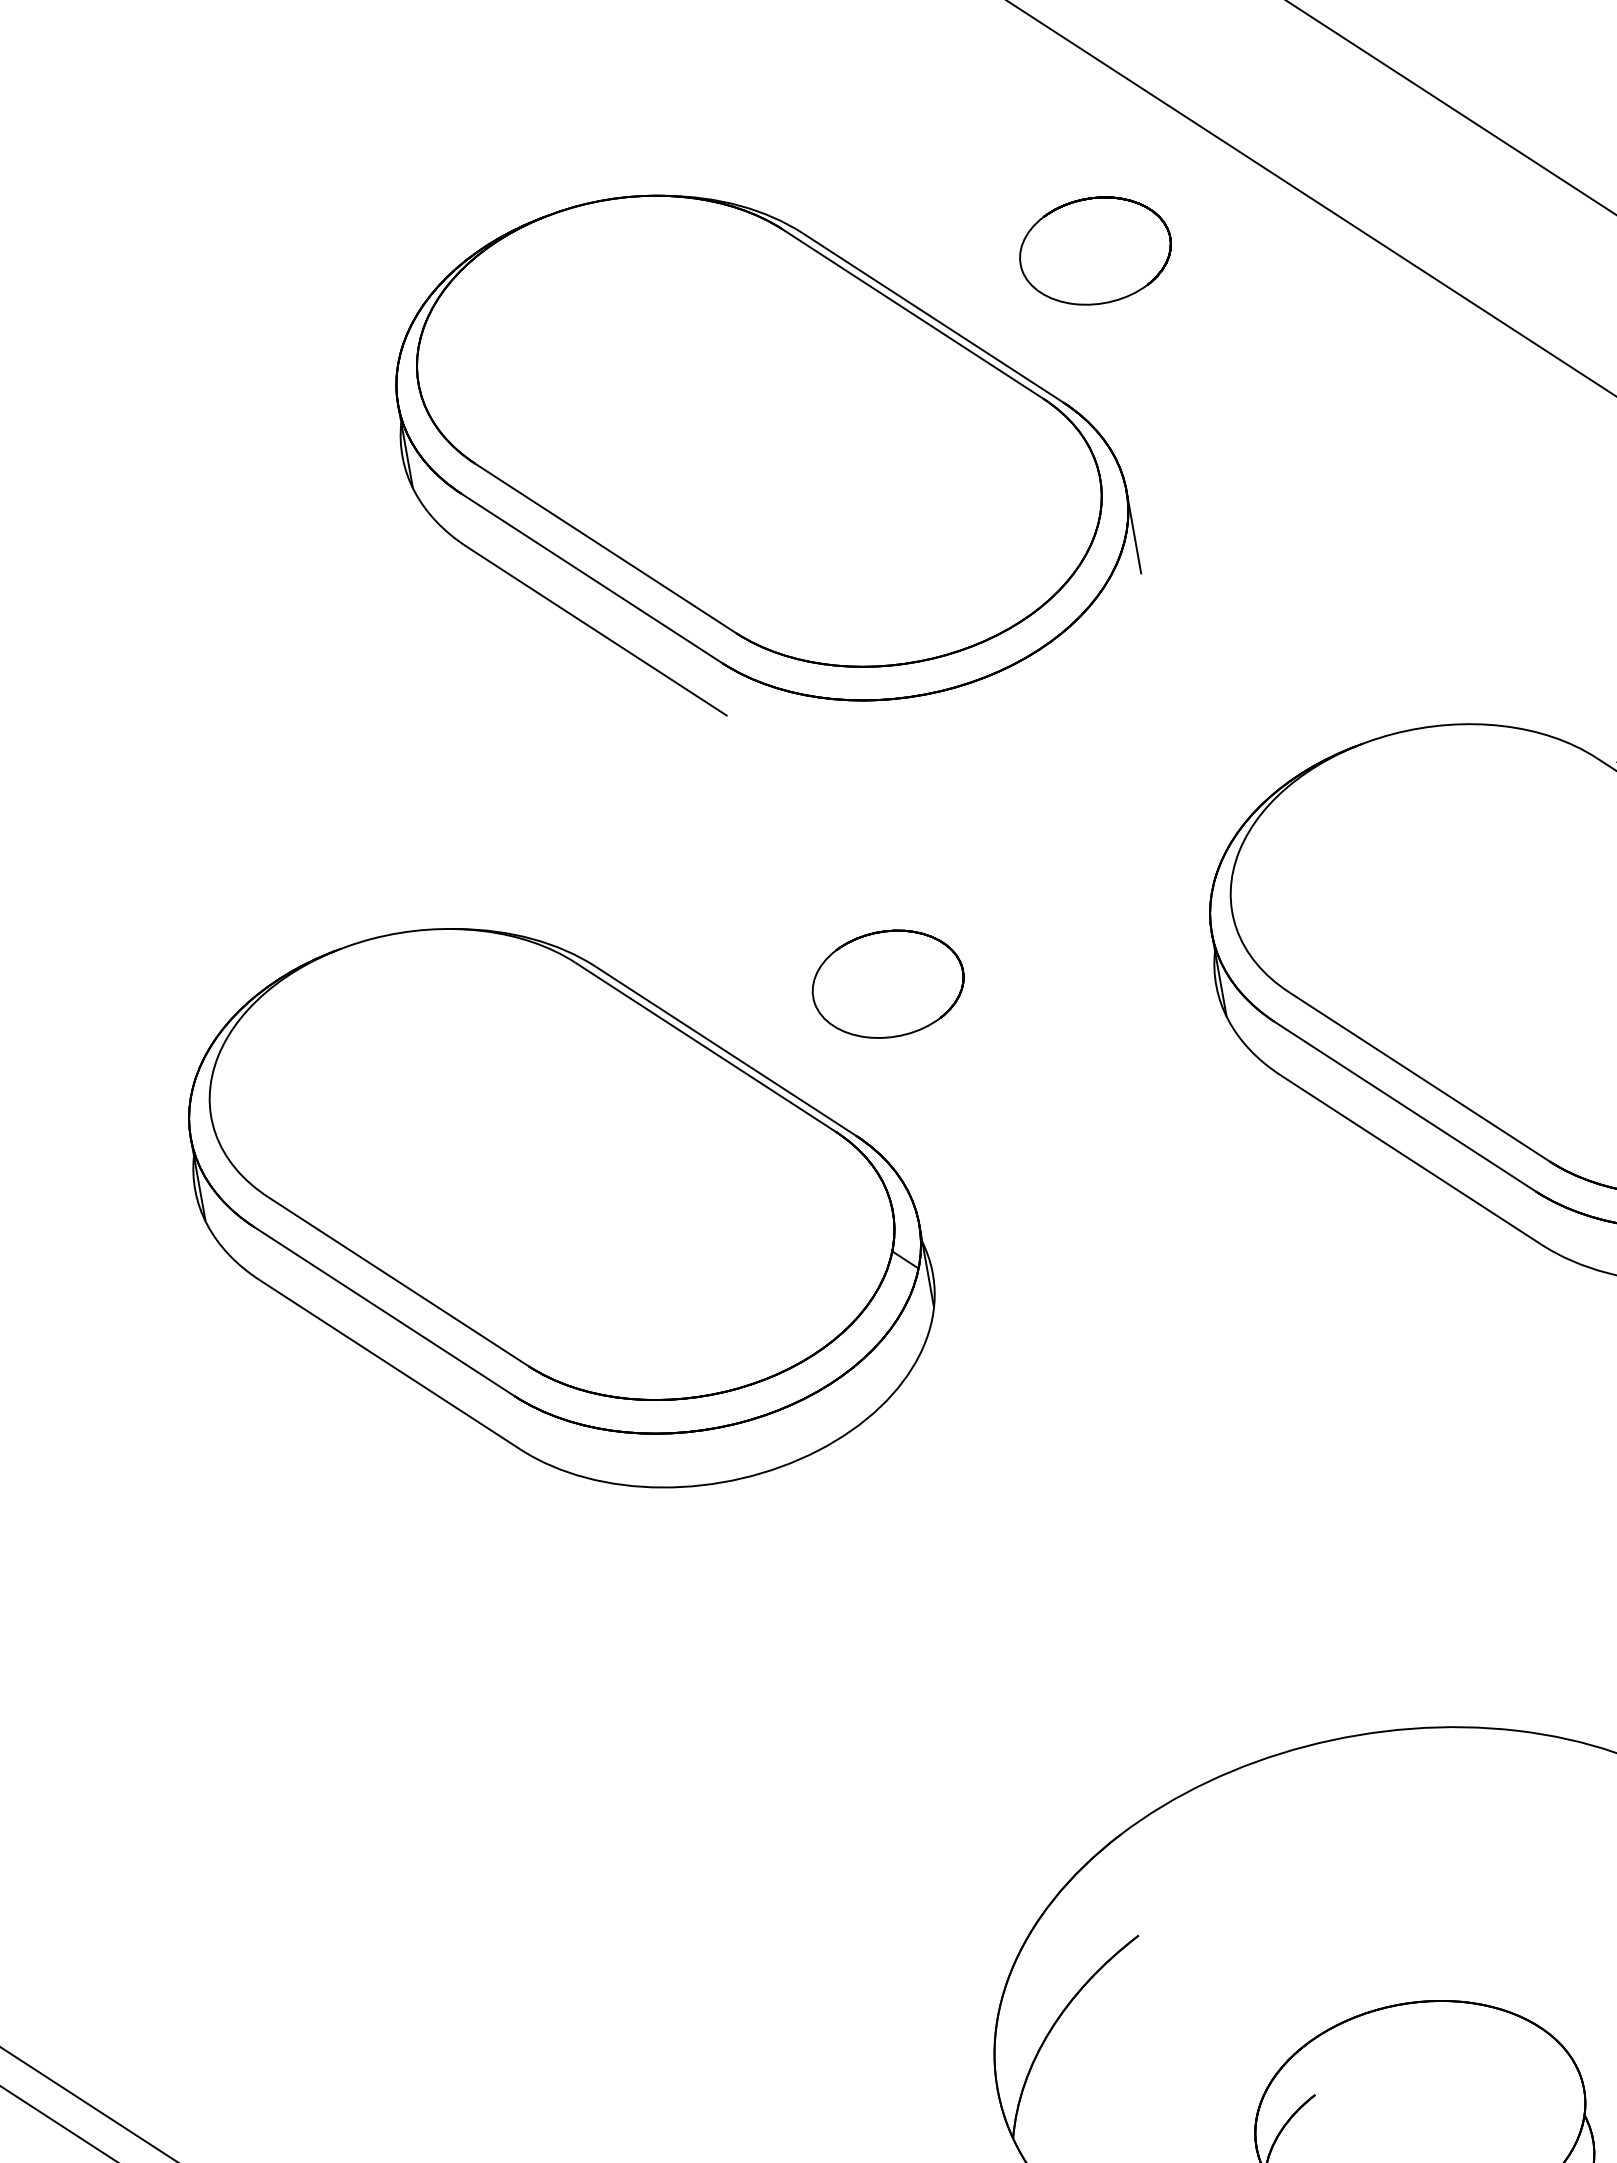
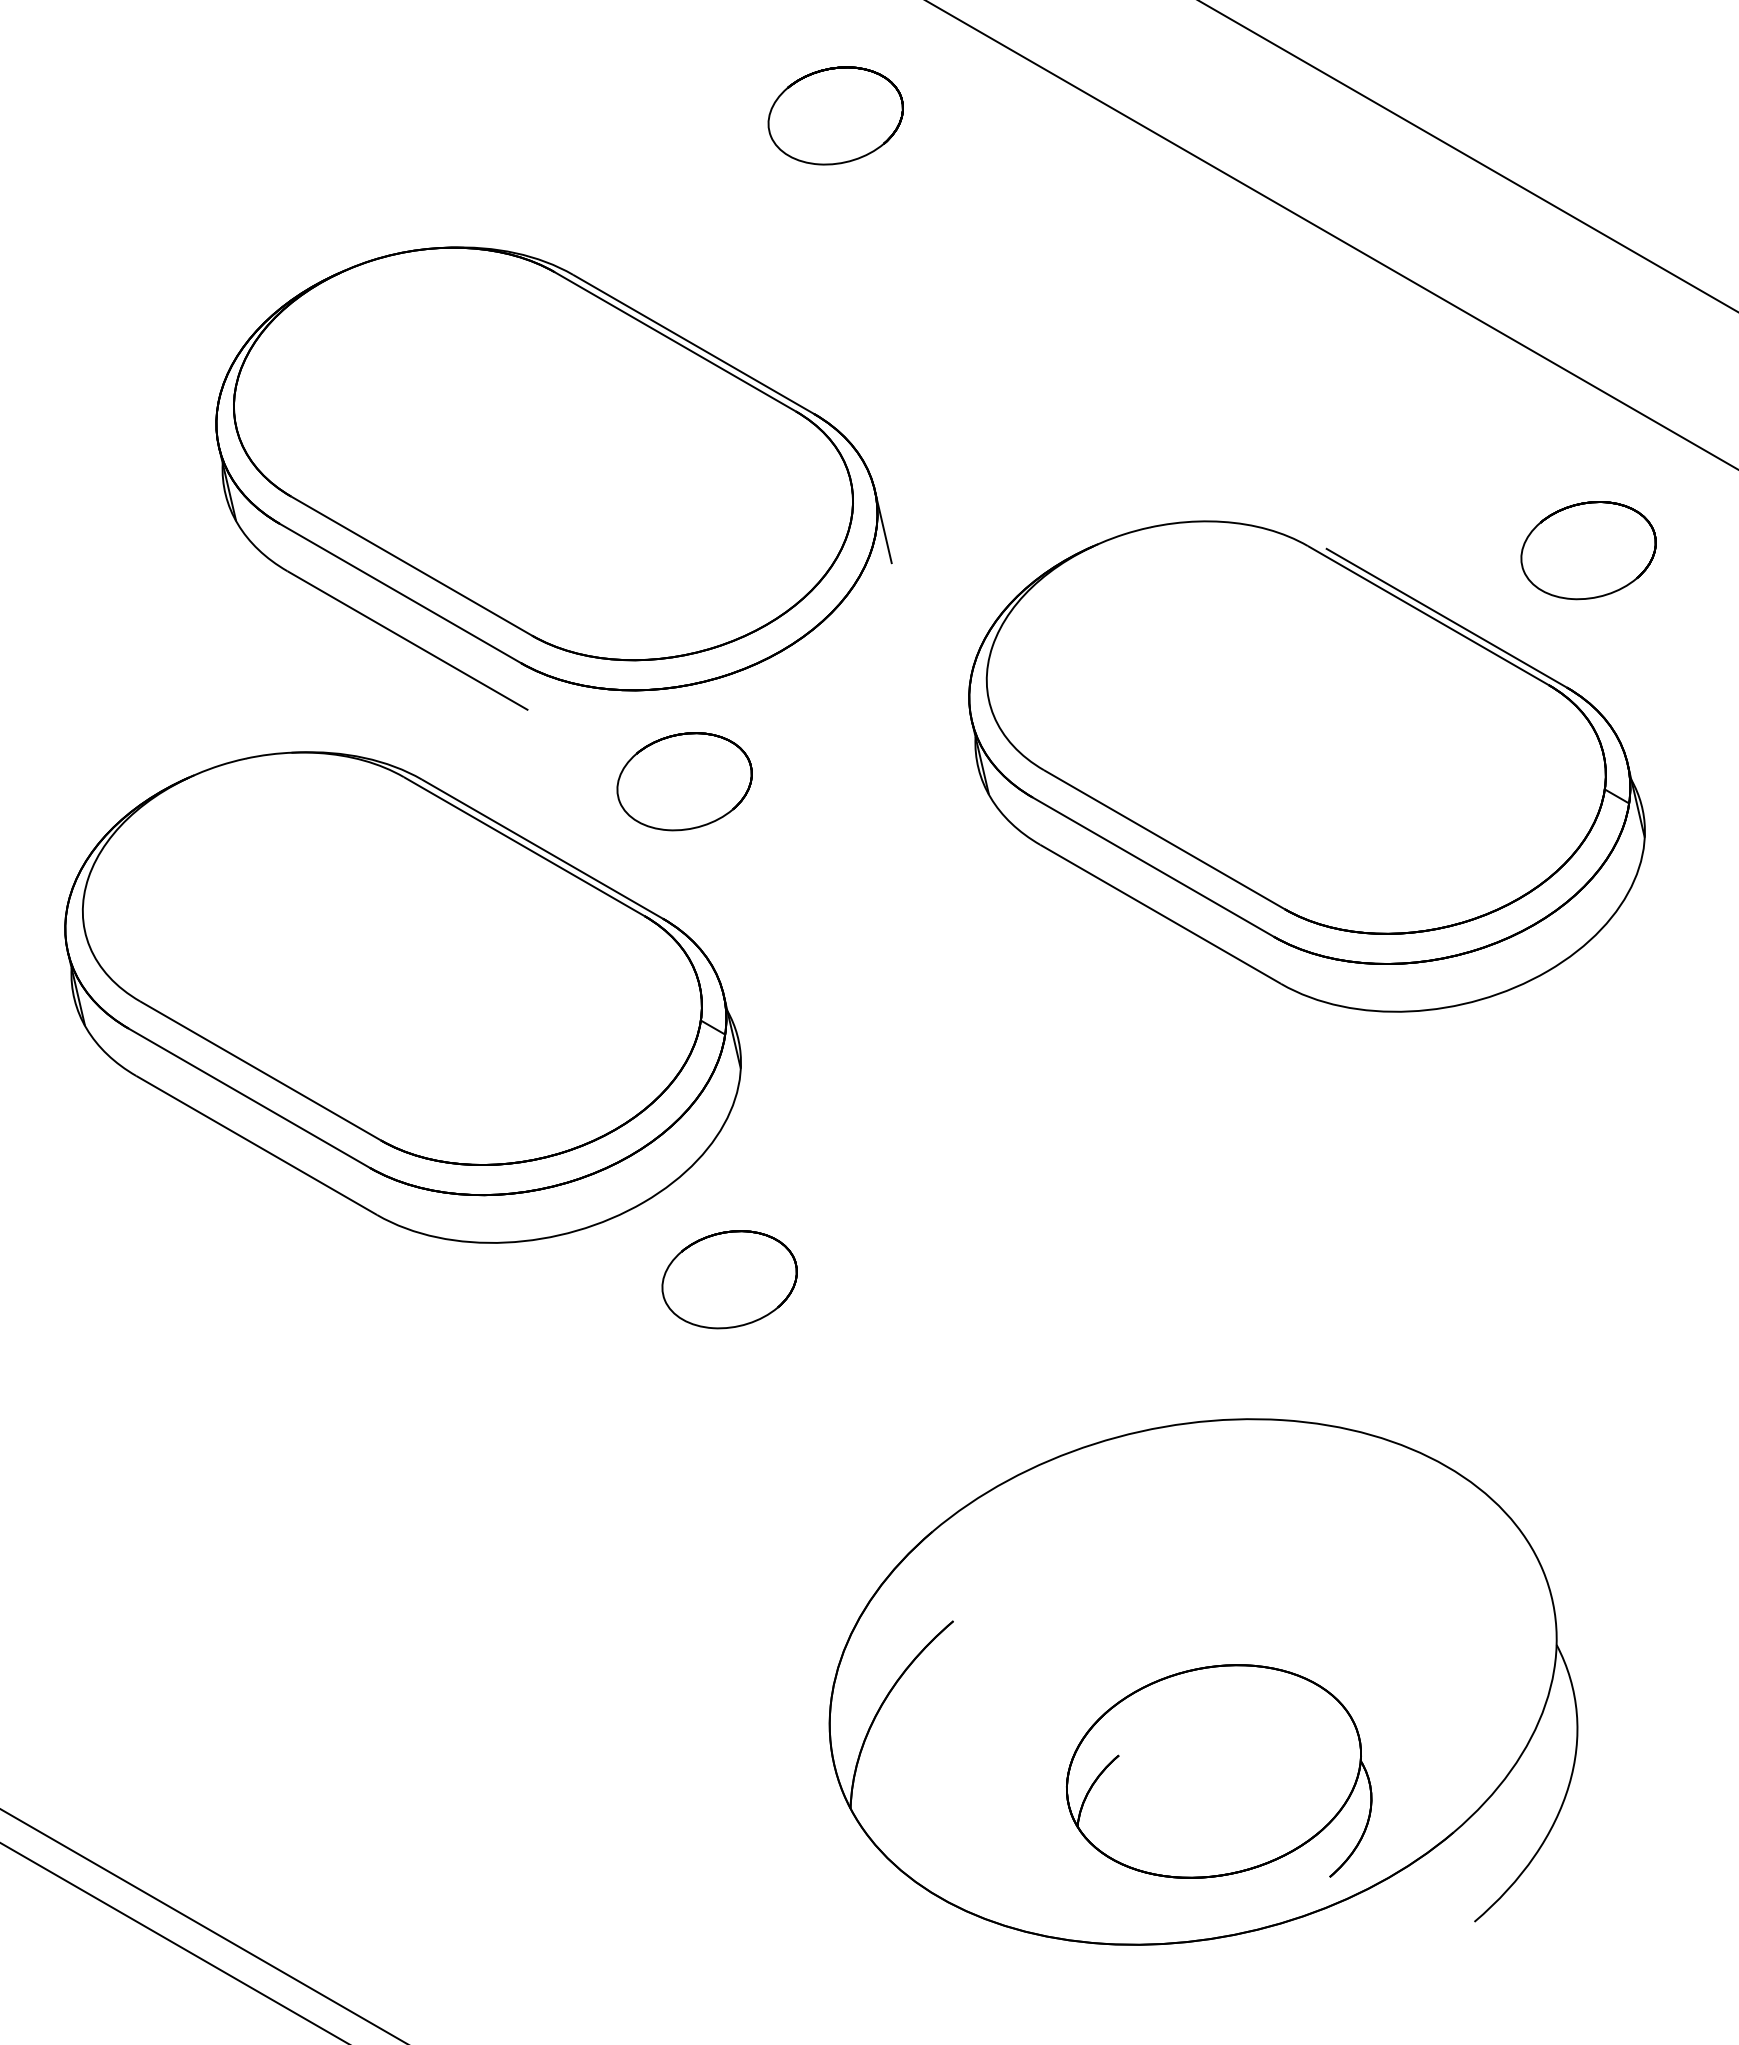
part: (769, 459) -> (553, 478), moved
part: (909, 1541) -> (729, 1279), added

